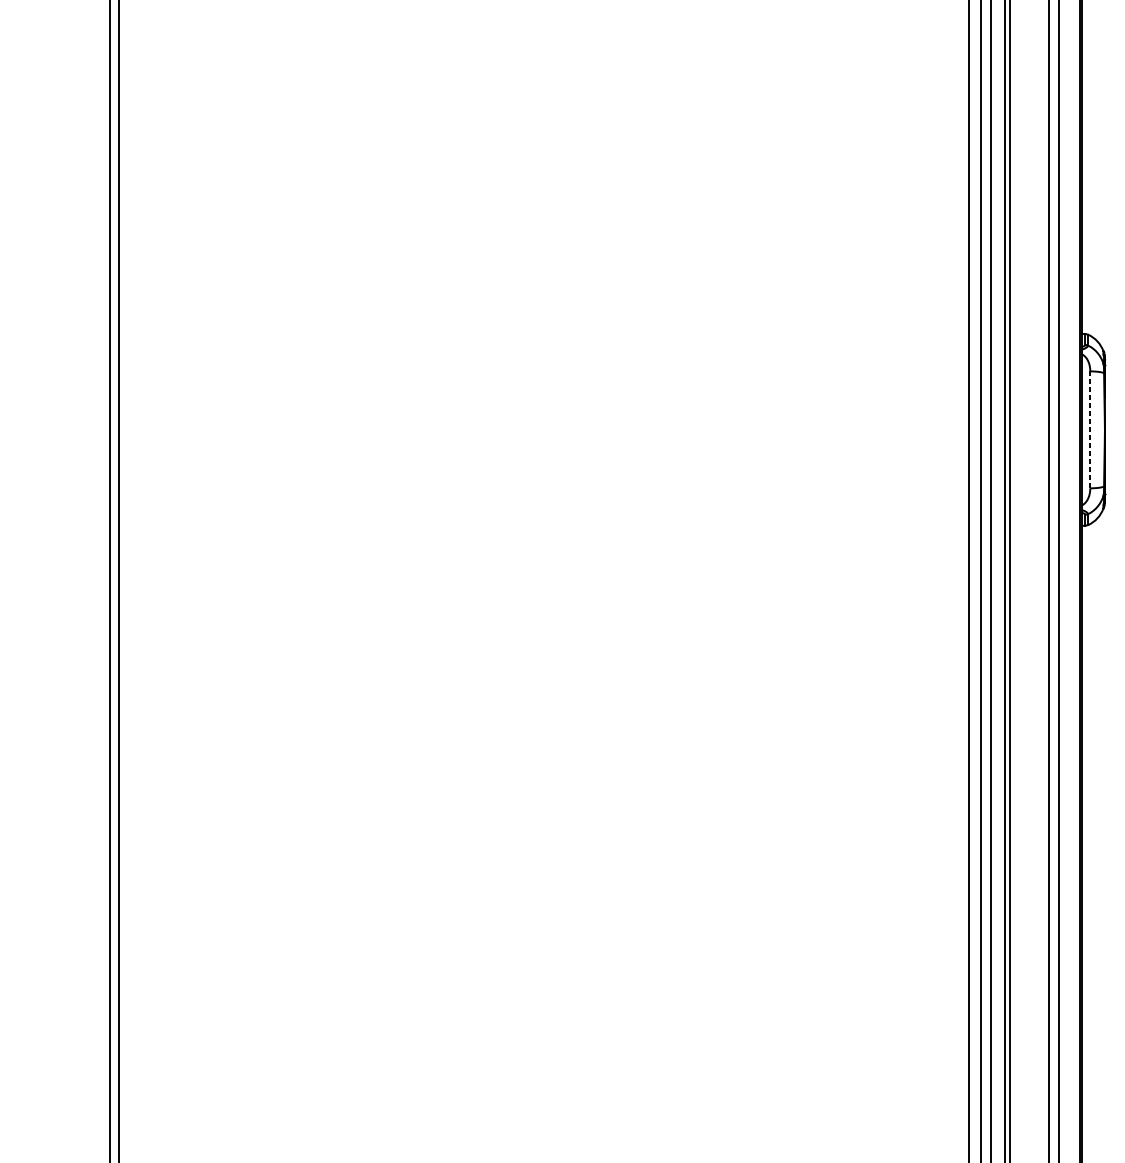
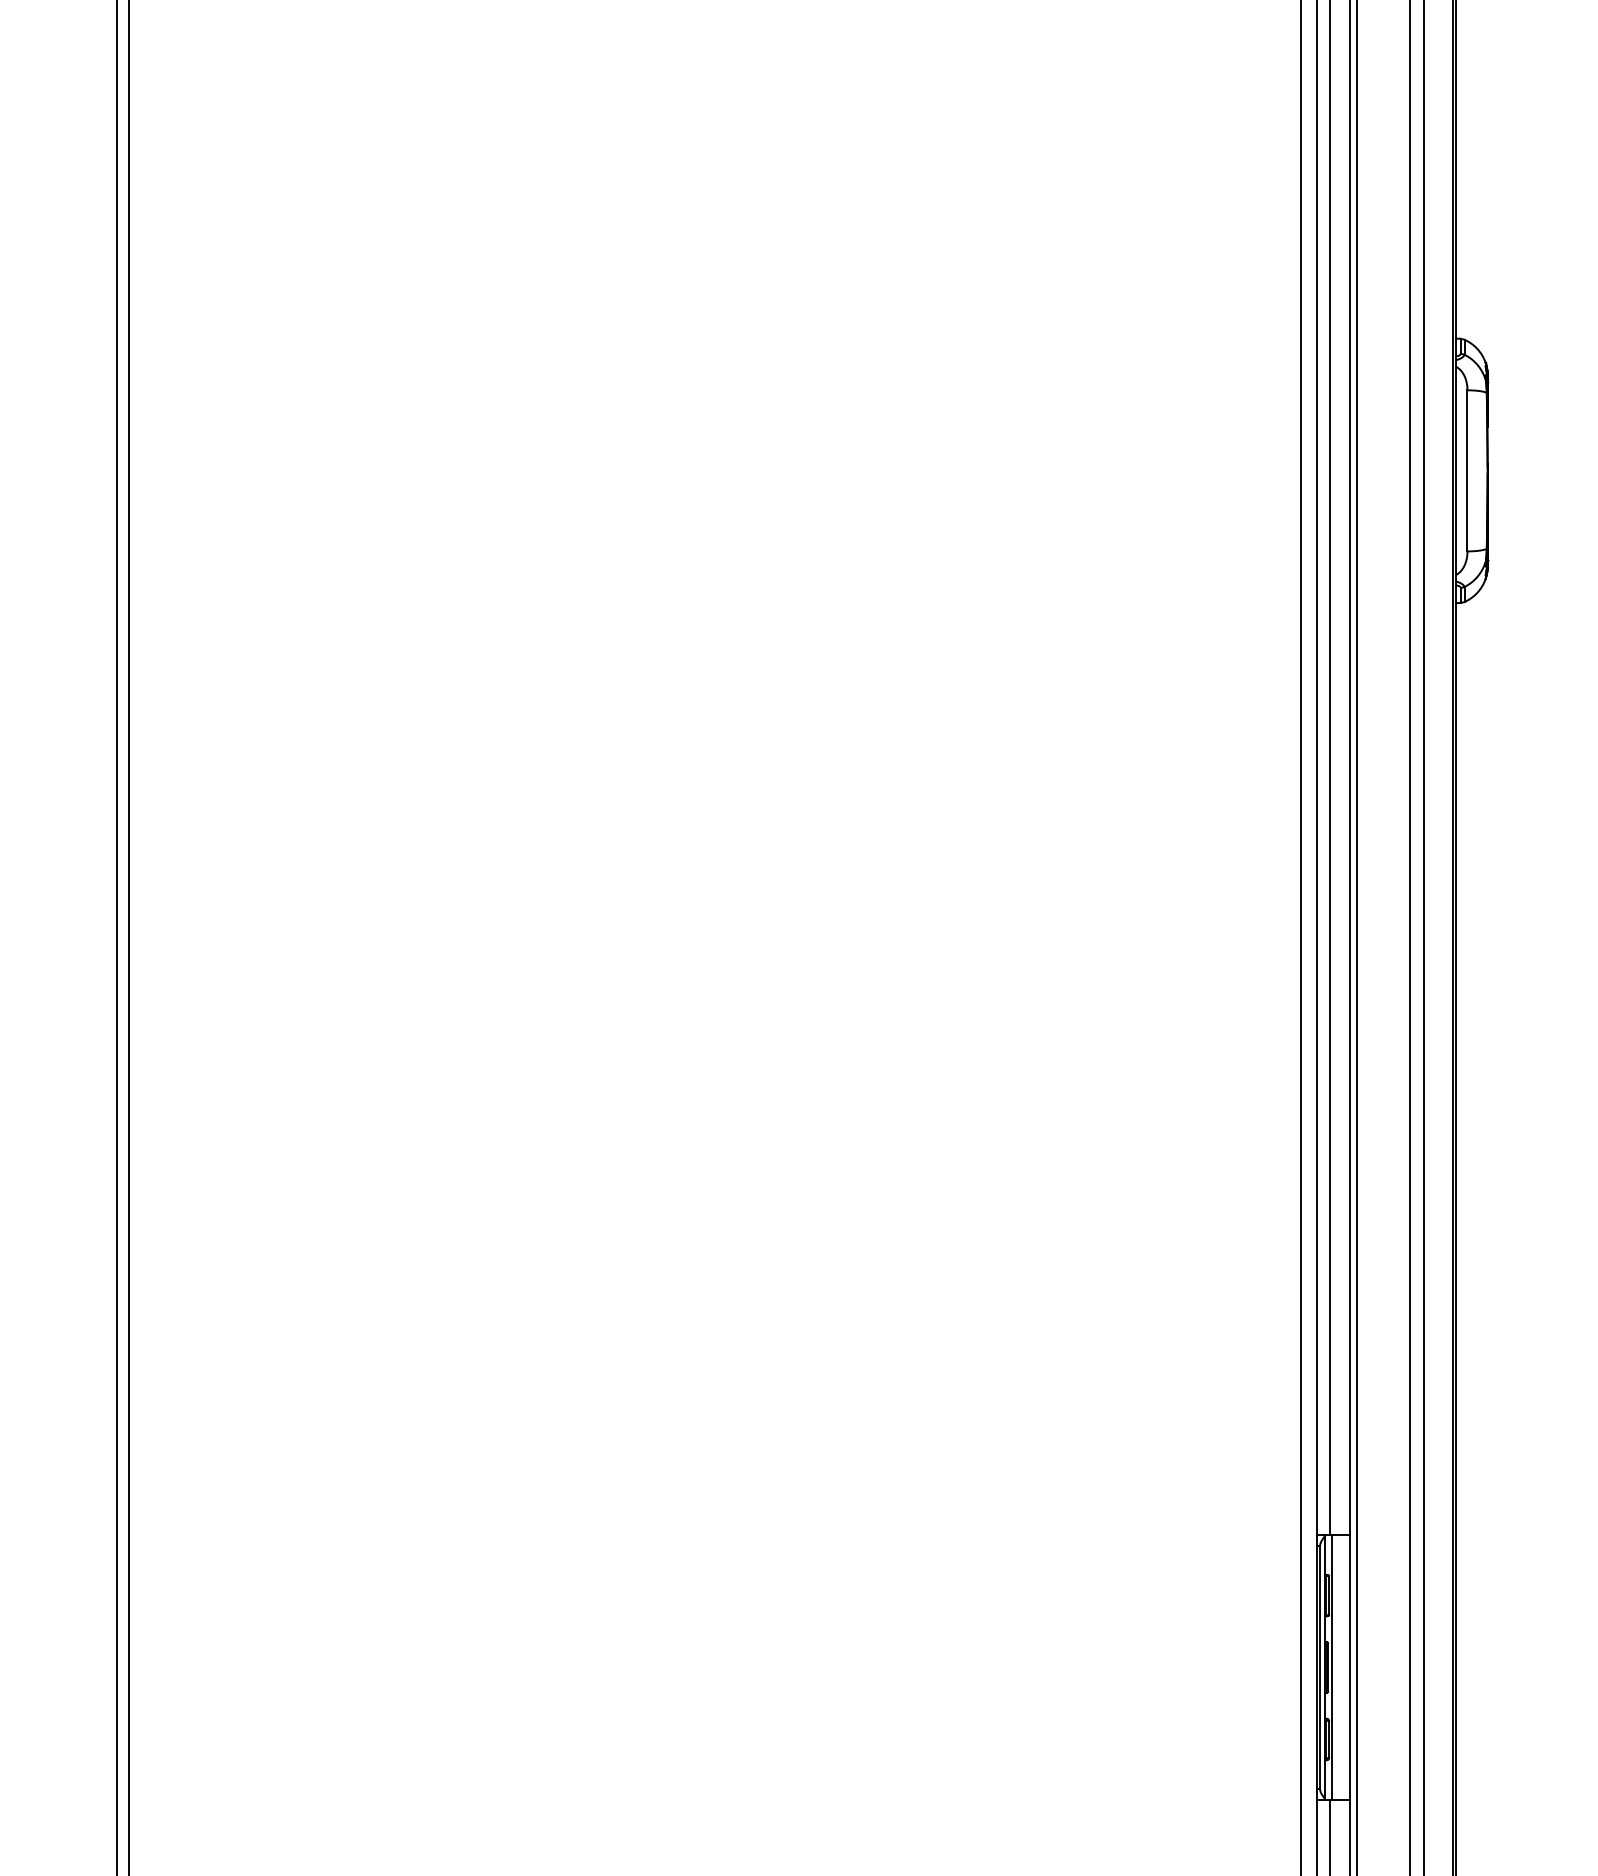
line: (1090, 429) -> (1467, 470), dashed -> solid

